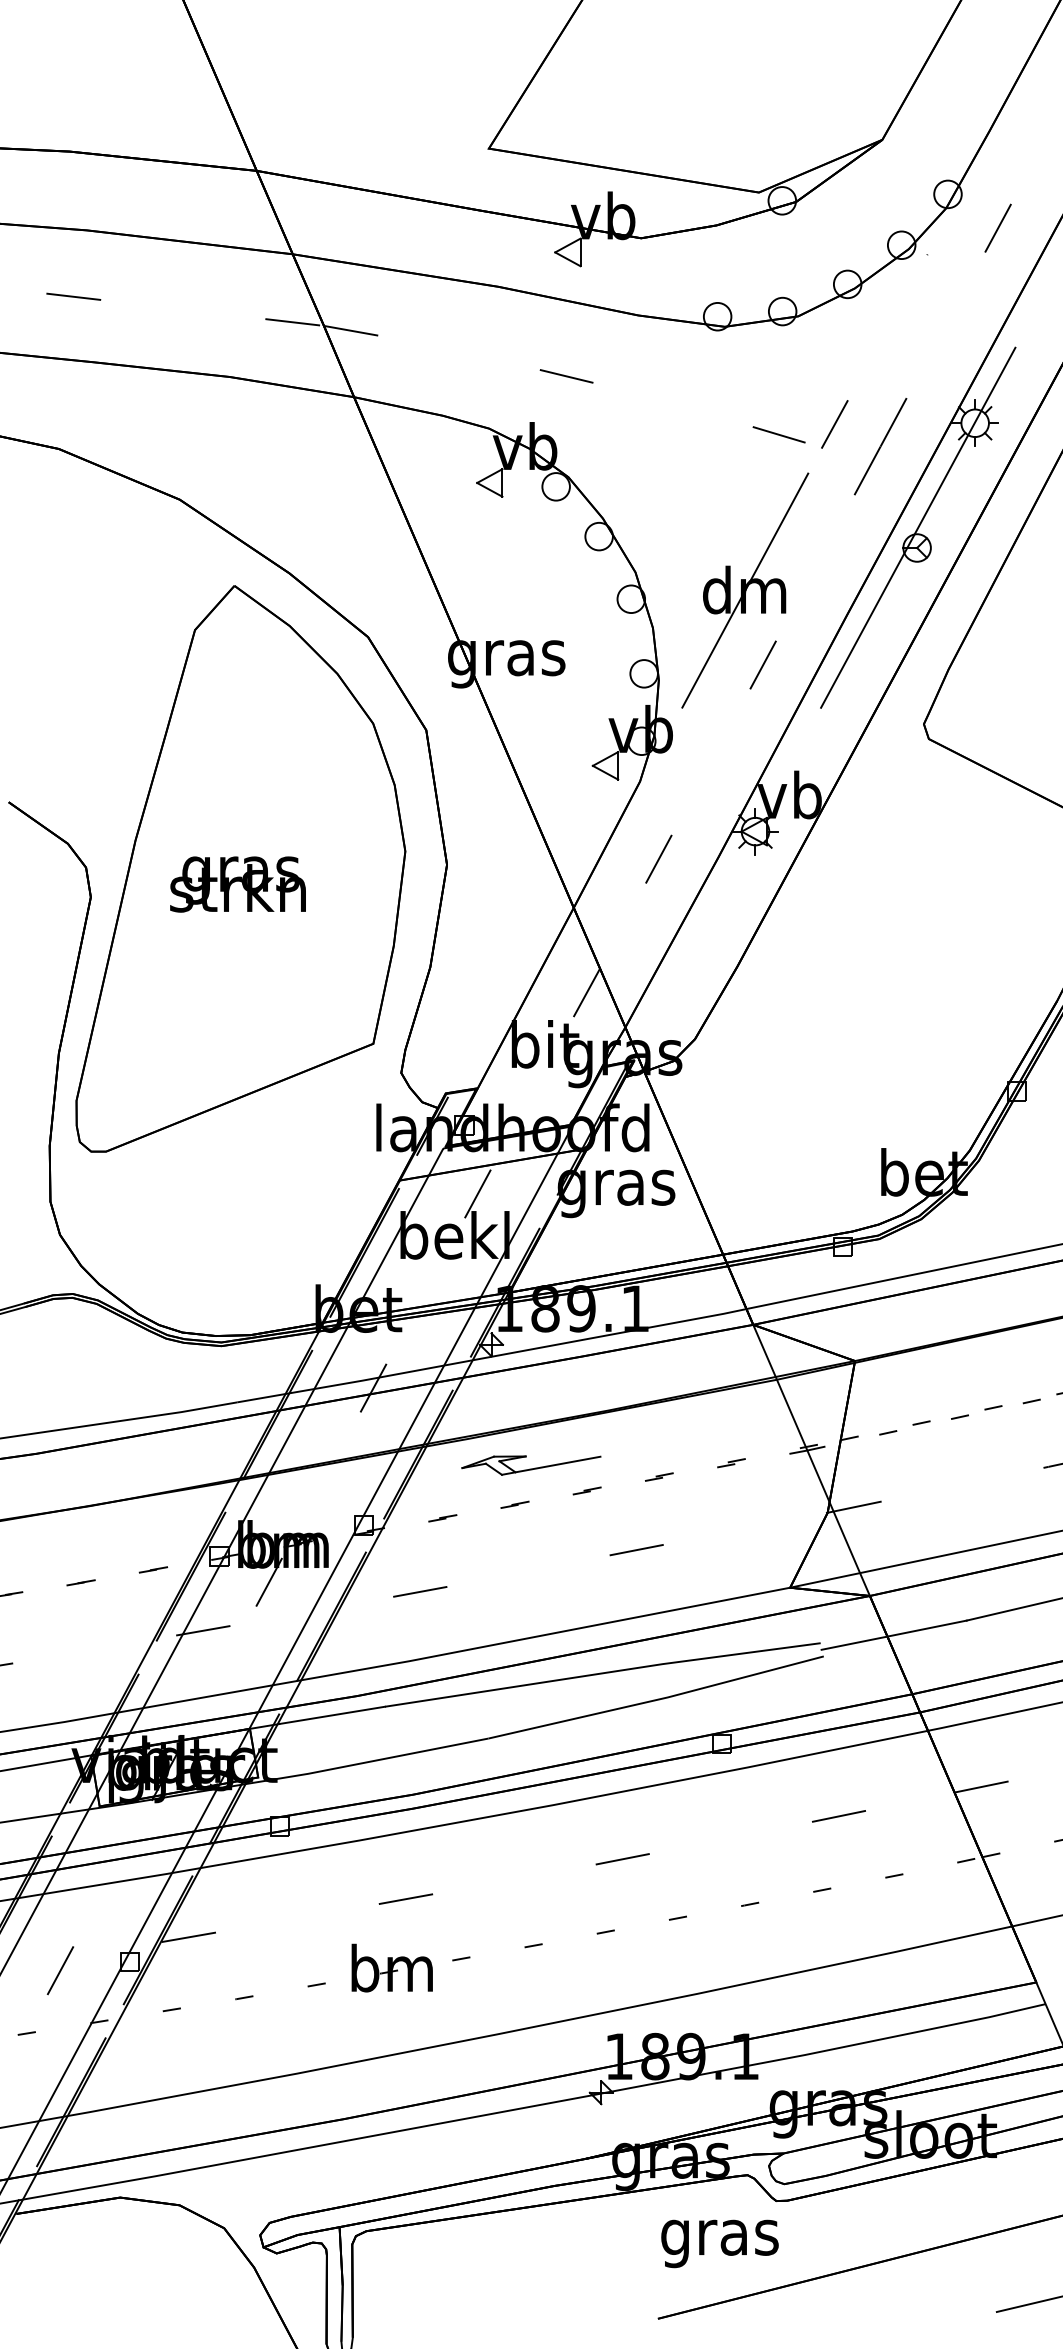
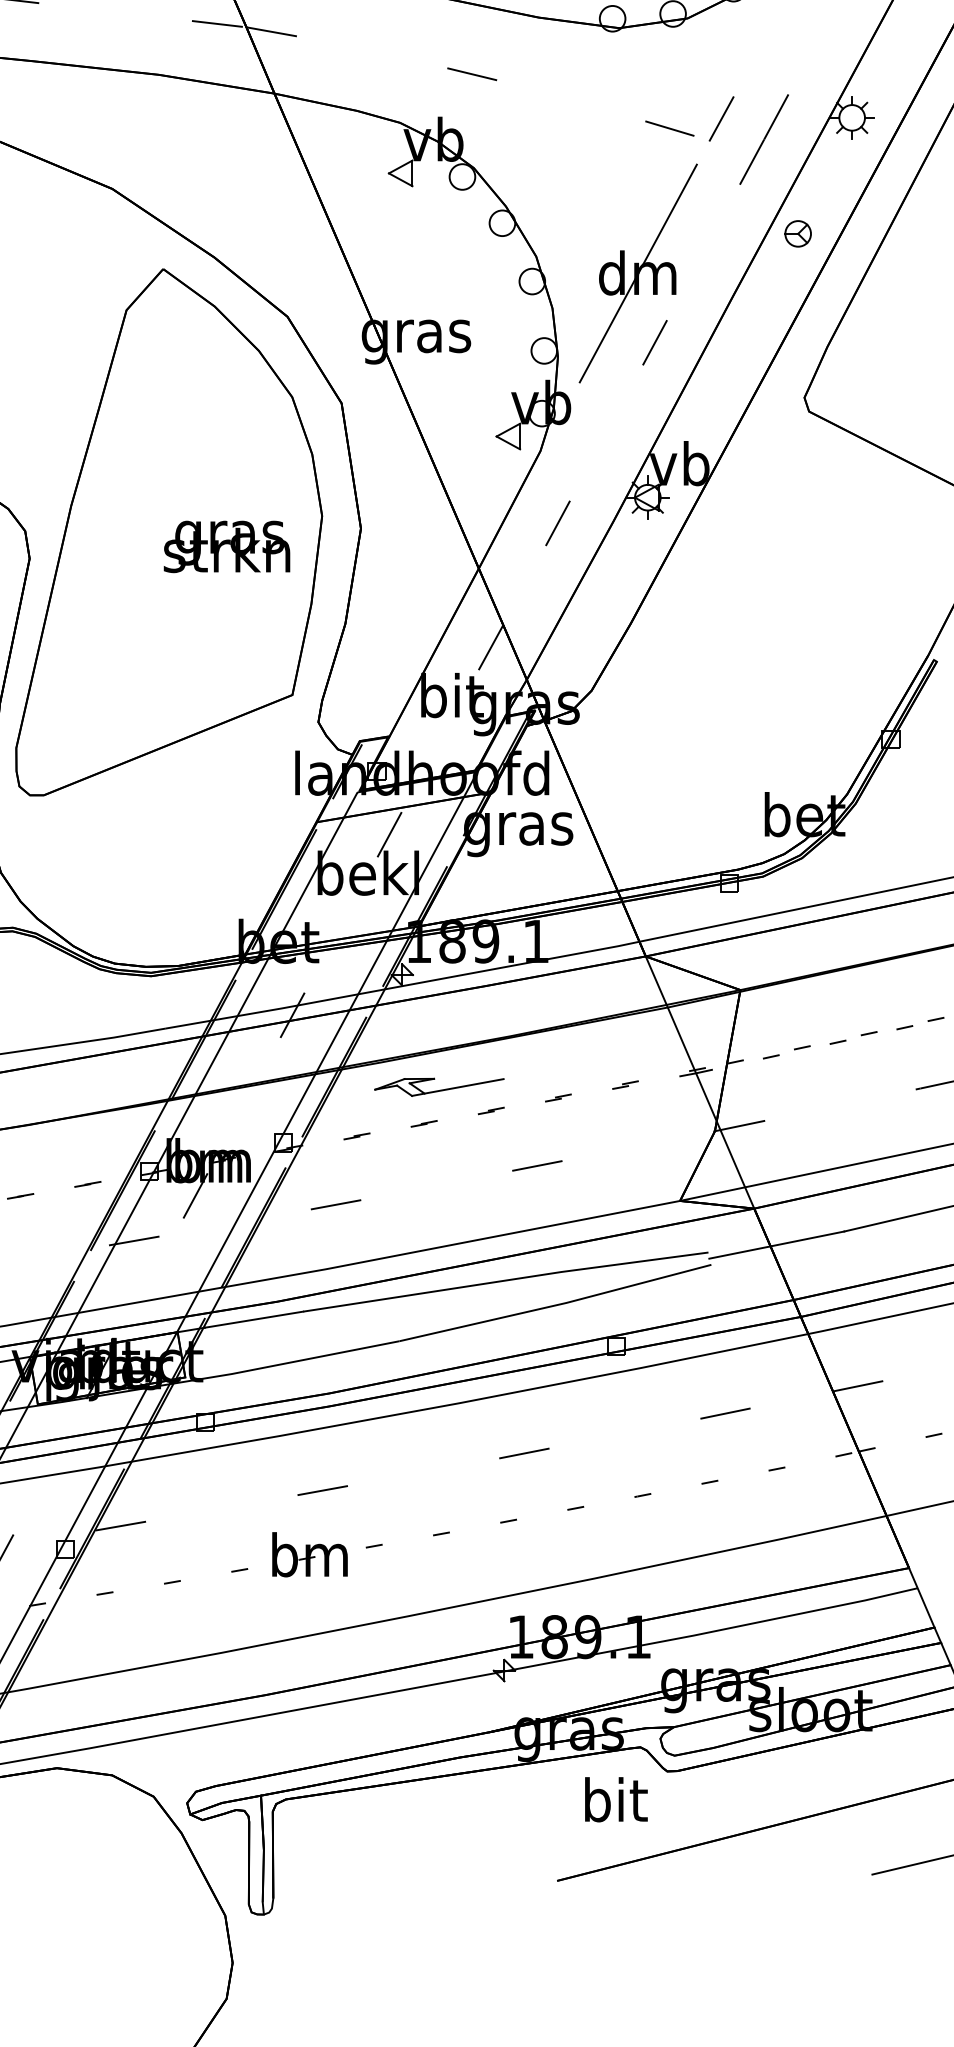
line: (918, 527) -> (799, 214), removed
text: (237, 884) -> (226, 546), moved
text: (719, 2237) -> (614, 1805), gras -> bit

